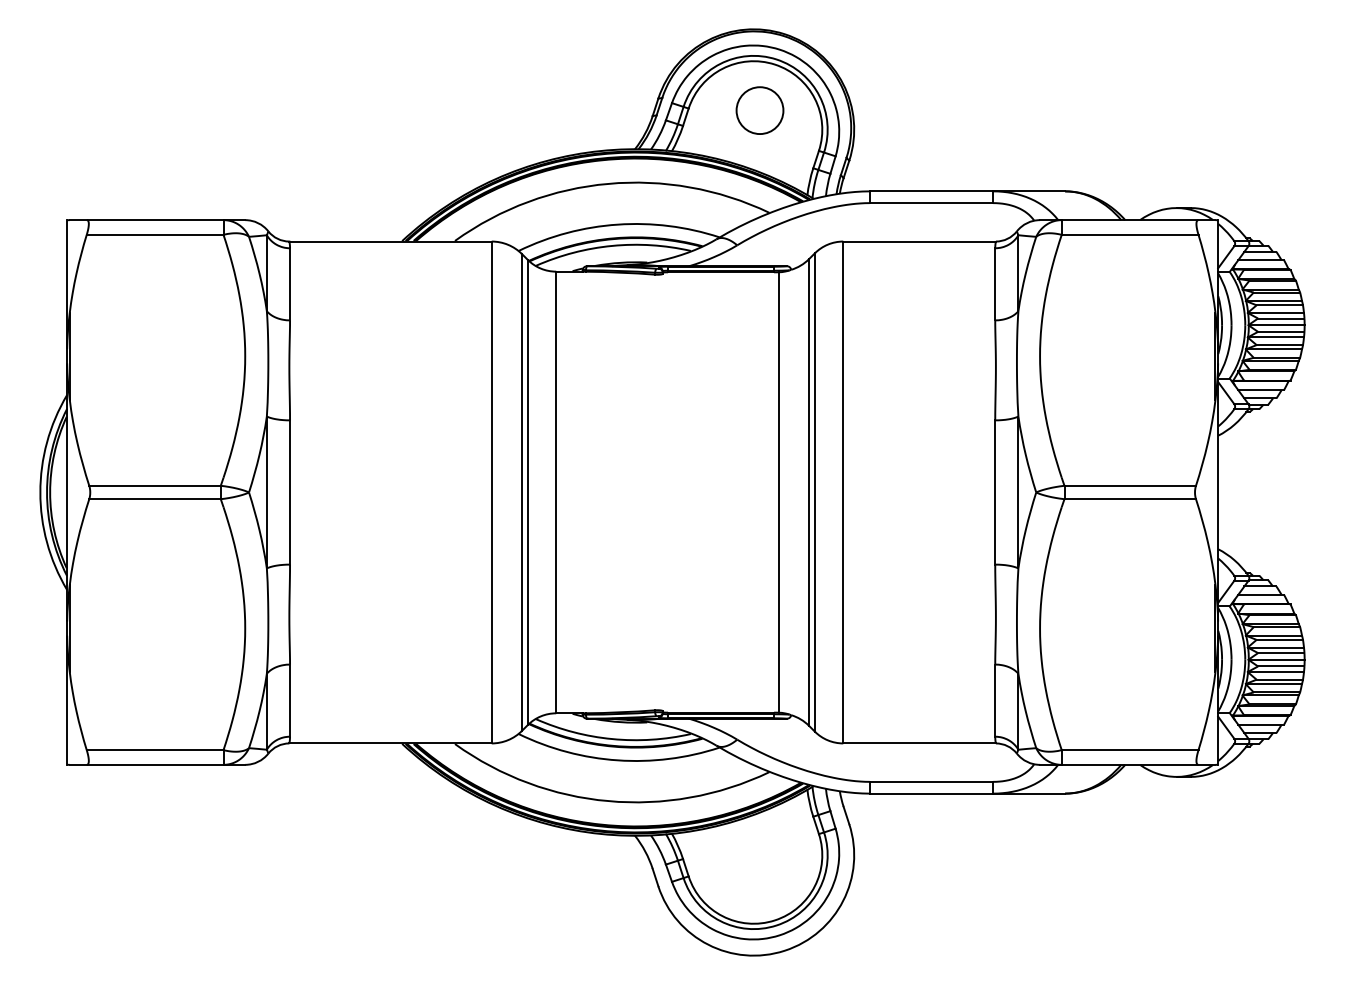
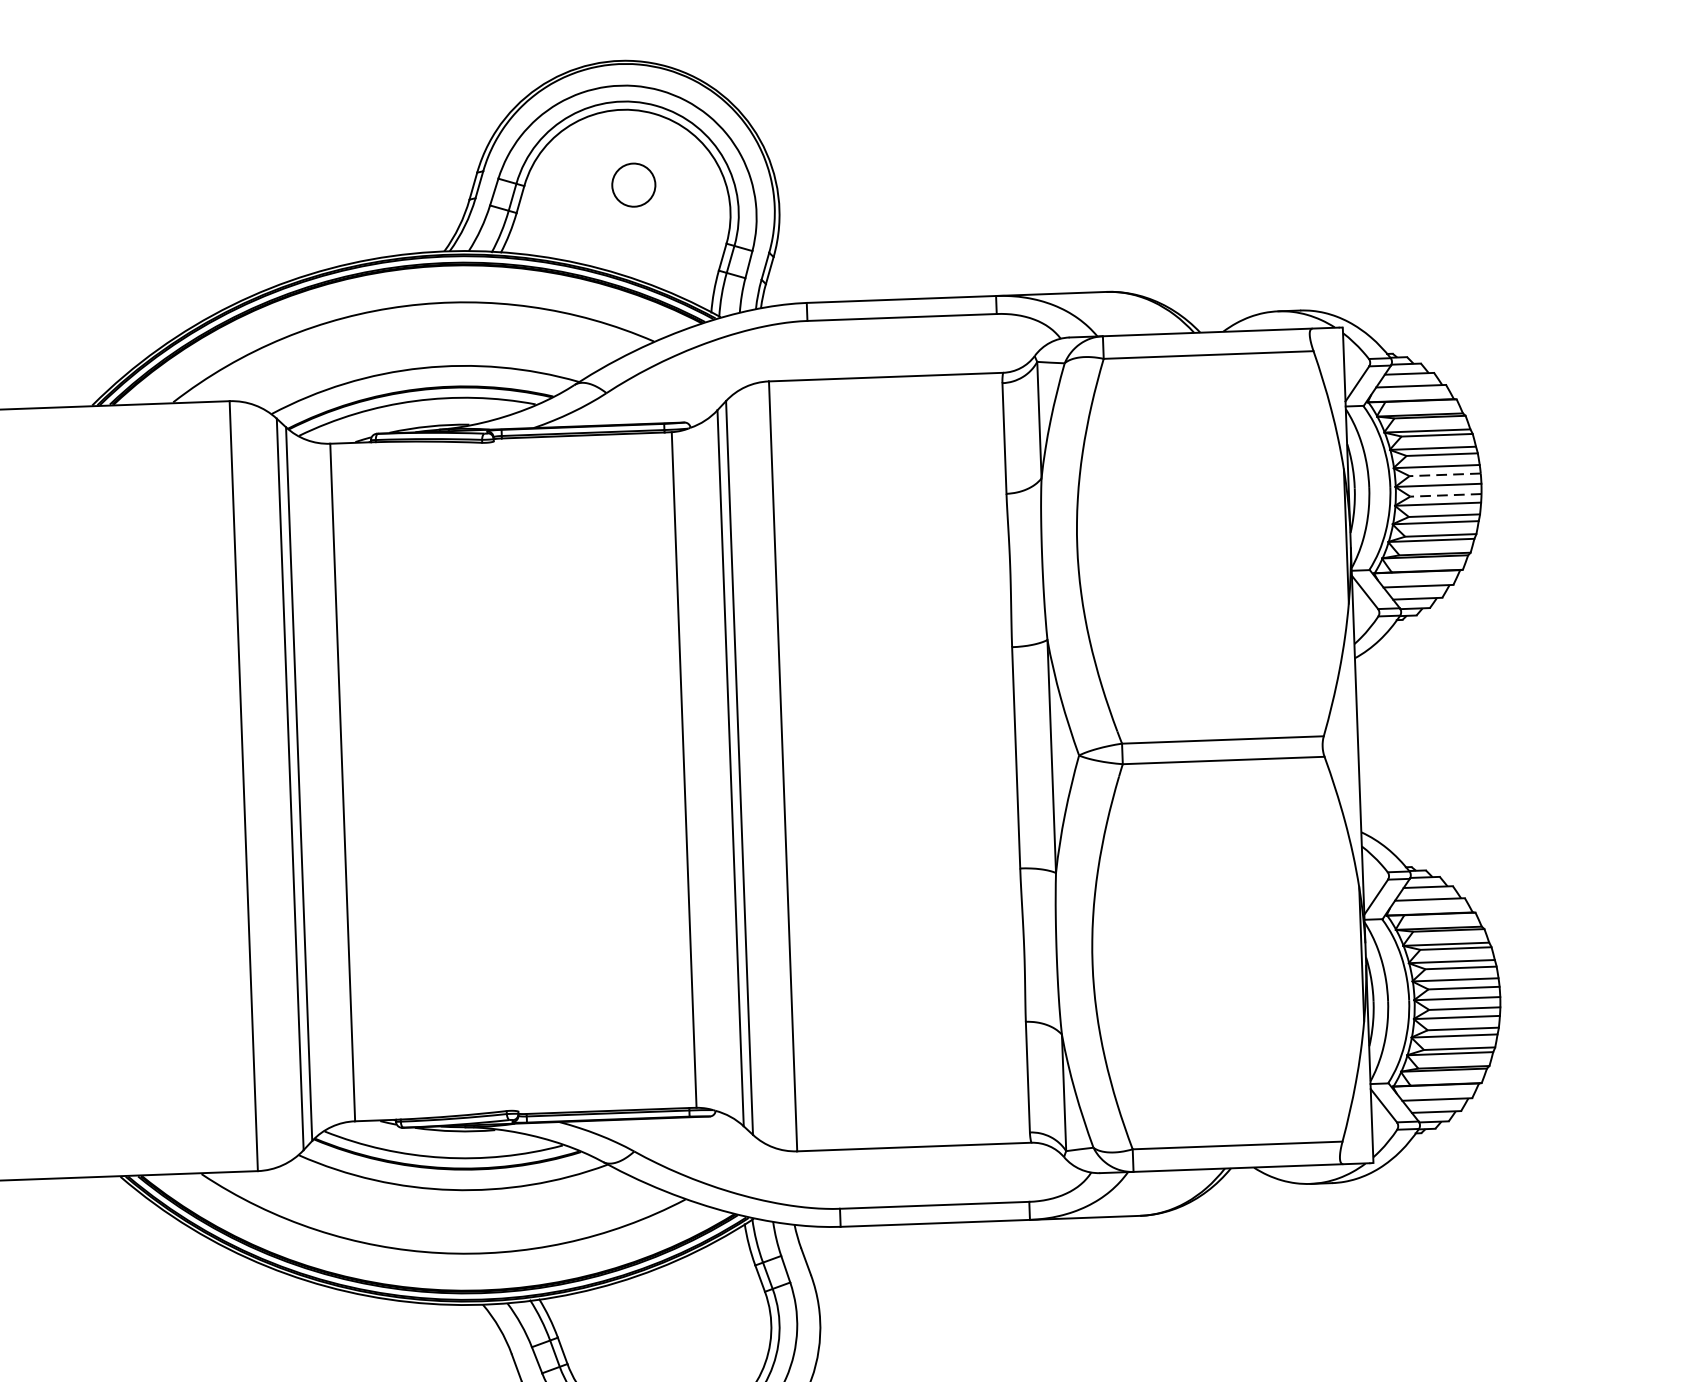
circle: (759, 110) -> (633, 185), size x0.6
line: (1280, 318) -> (1444, 474), solid -> dashed
line: (1280, 331) -> (1444, 494), solid -> dashed

